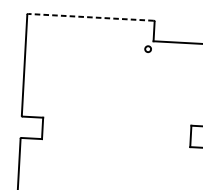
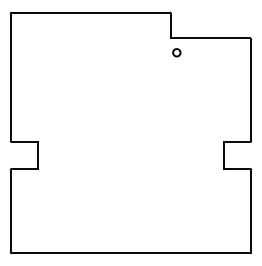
line: (90, 17) -> (90, 12), dashed -> solid
circle: (147, 48) -> (176, 52), moved

